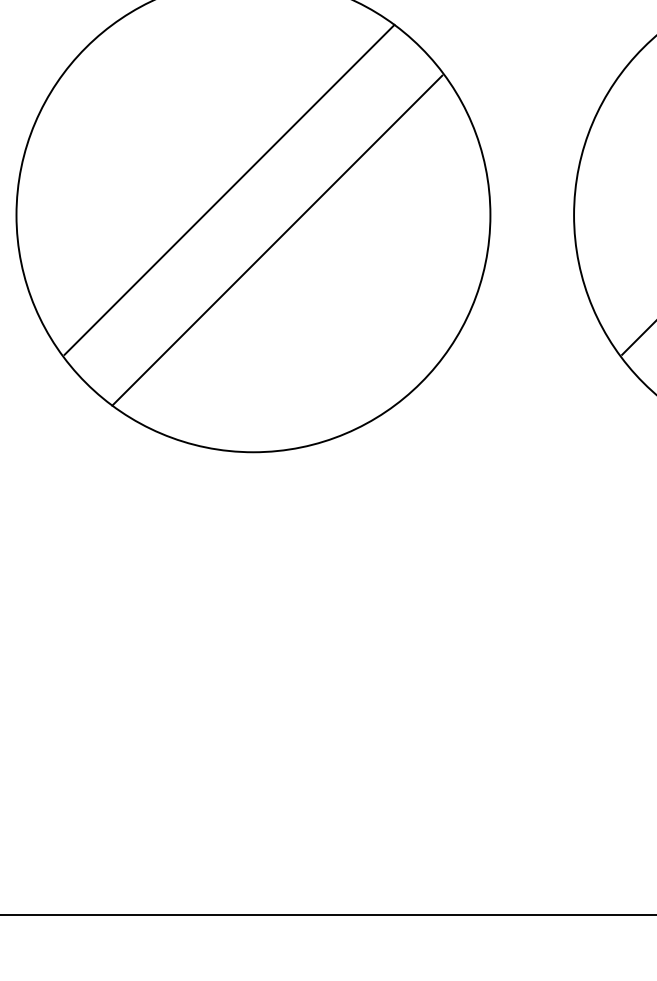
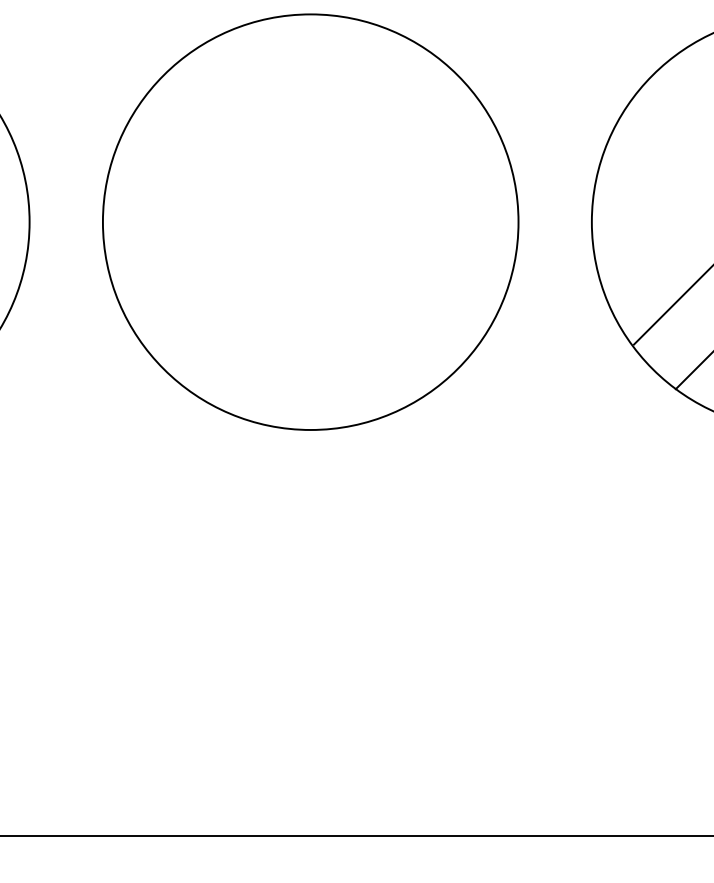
line: (229, 189) -> (289, 199), removed
line: (277, 240) -> (331, 244), removed

